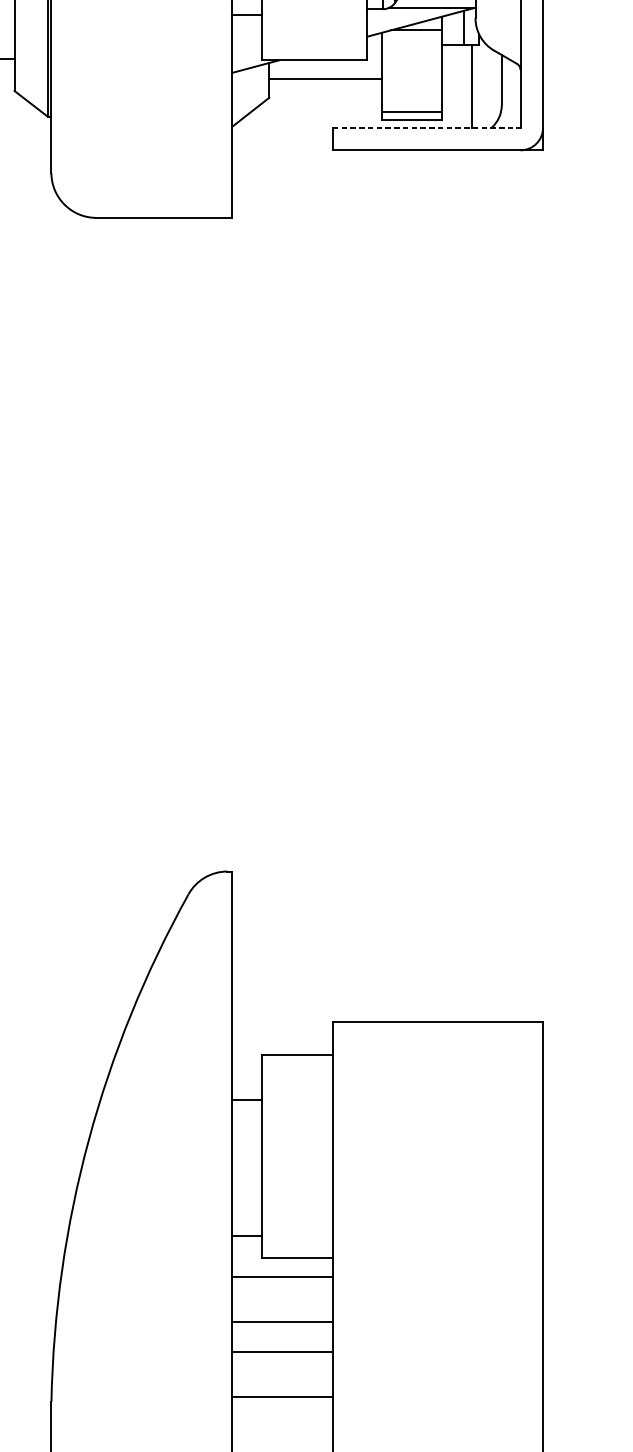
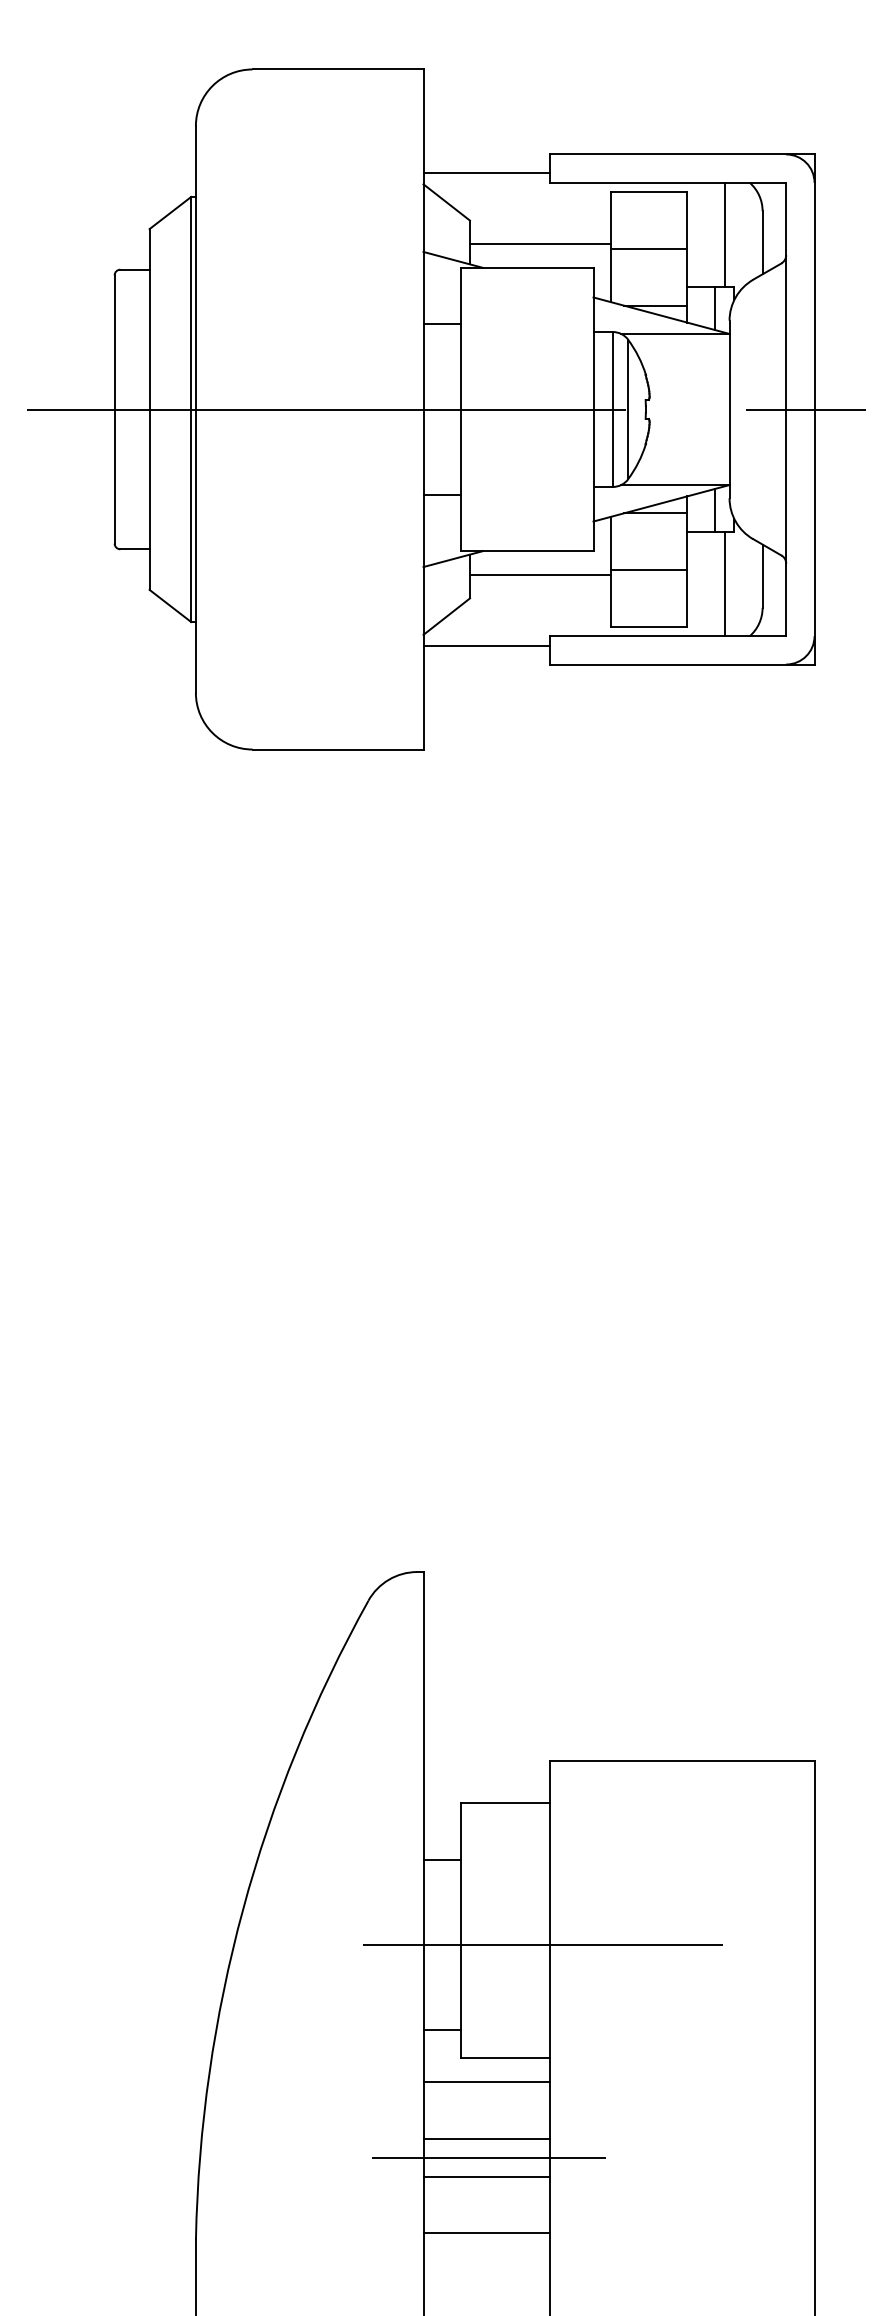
line: (411, 112) -> (649, 570), moved
line: (426, 128) -> (668, 636), dashed -> solid
line: (282, 135) -> (486, 645), added
line: (326, 1168) -> (542, 1945), added
line: (283, 1336) -> (488, 2157), added

